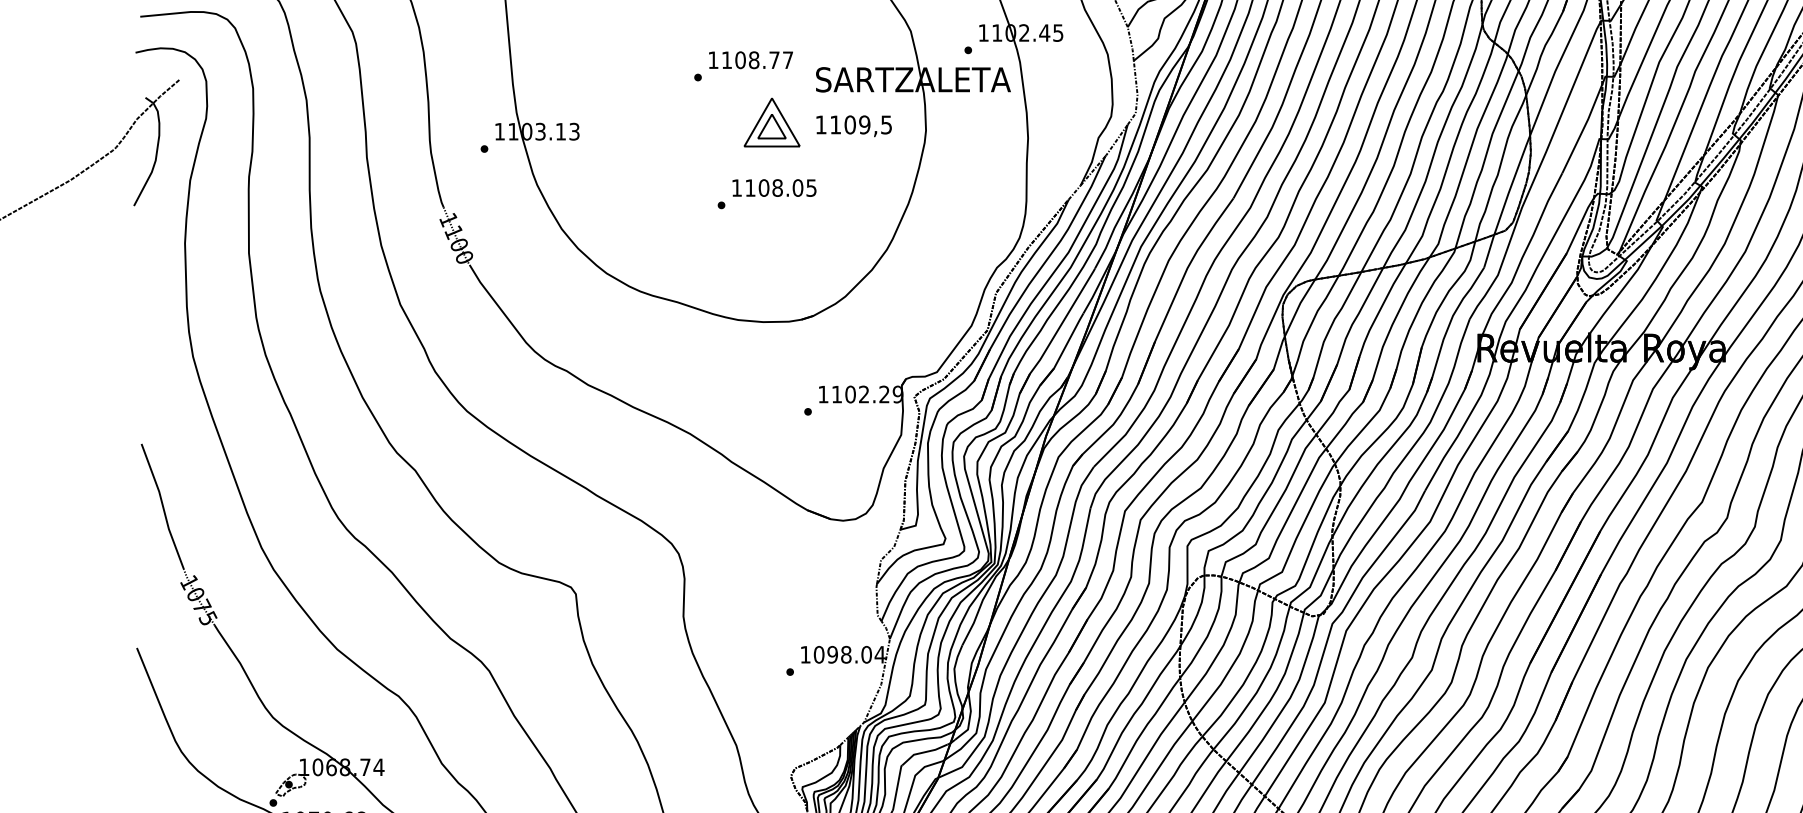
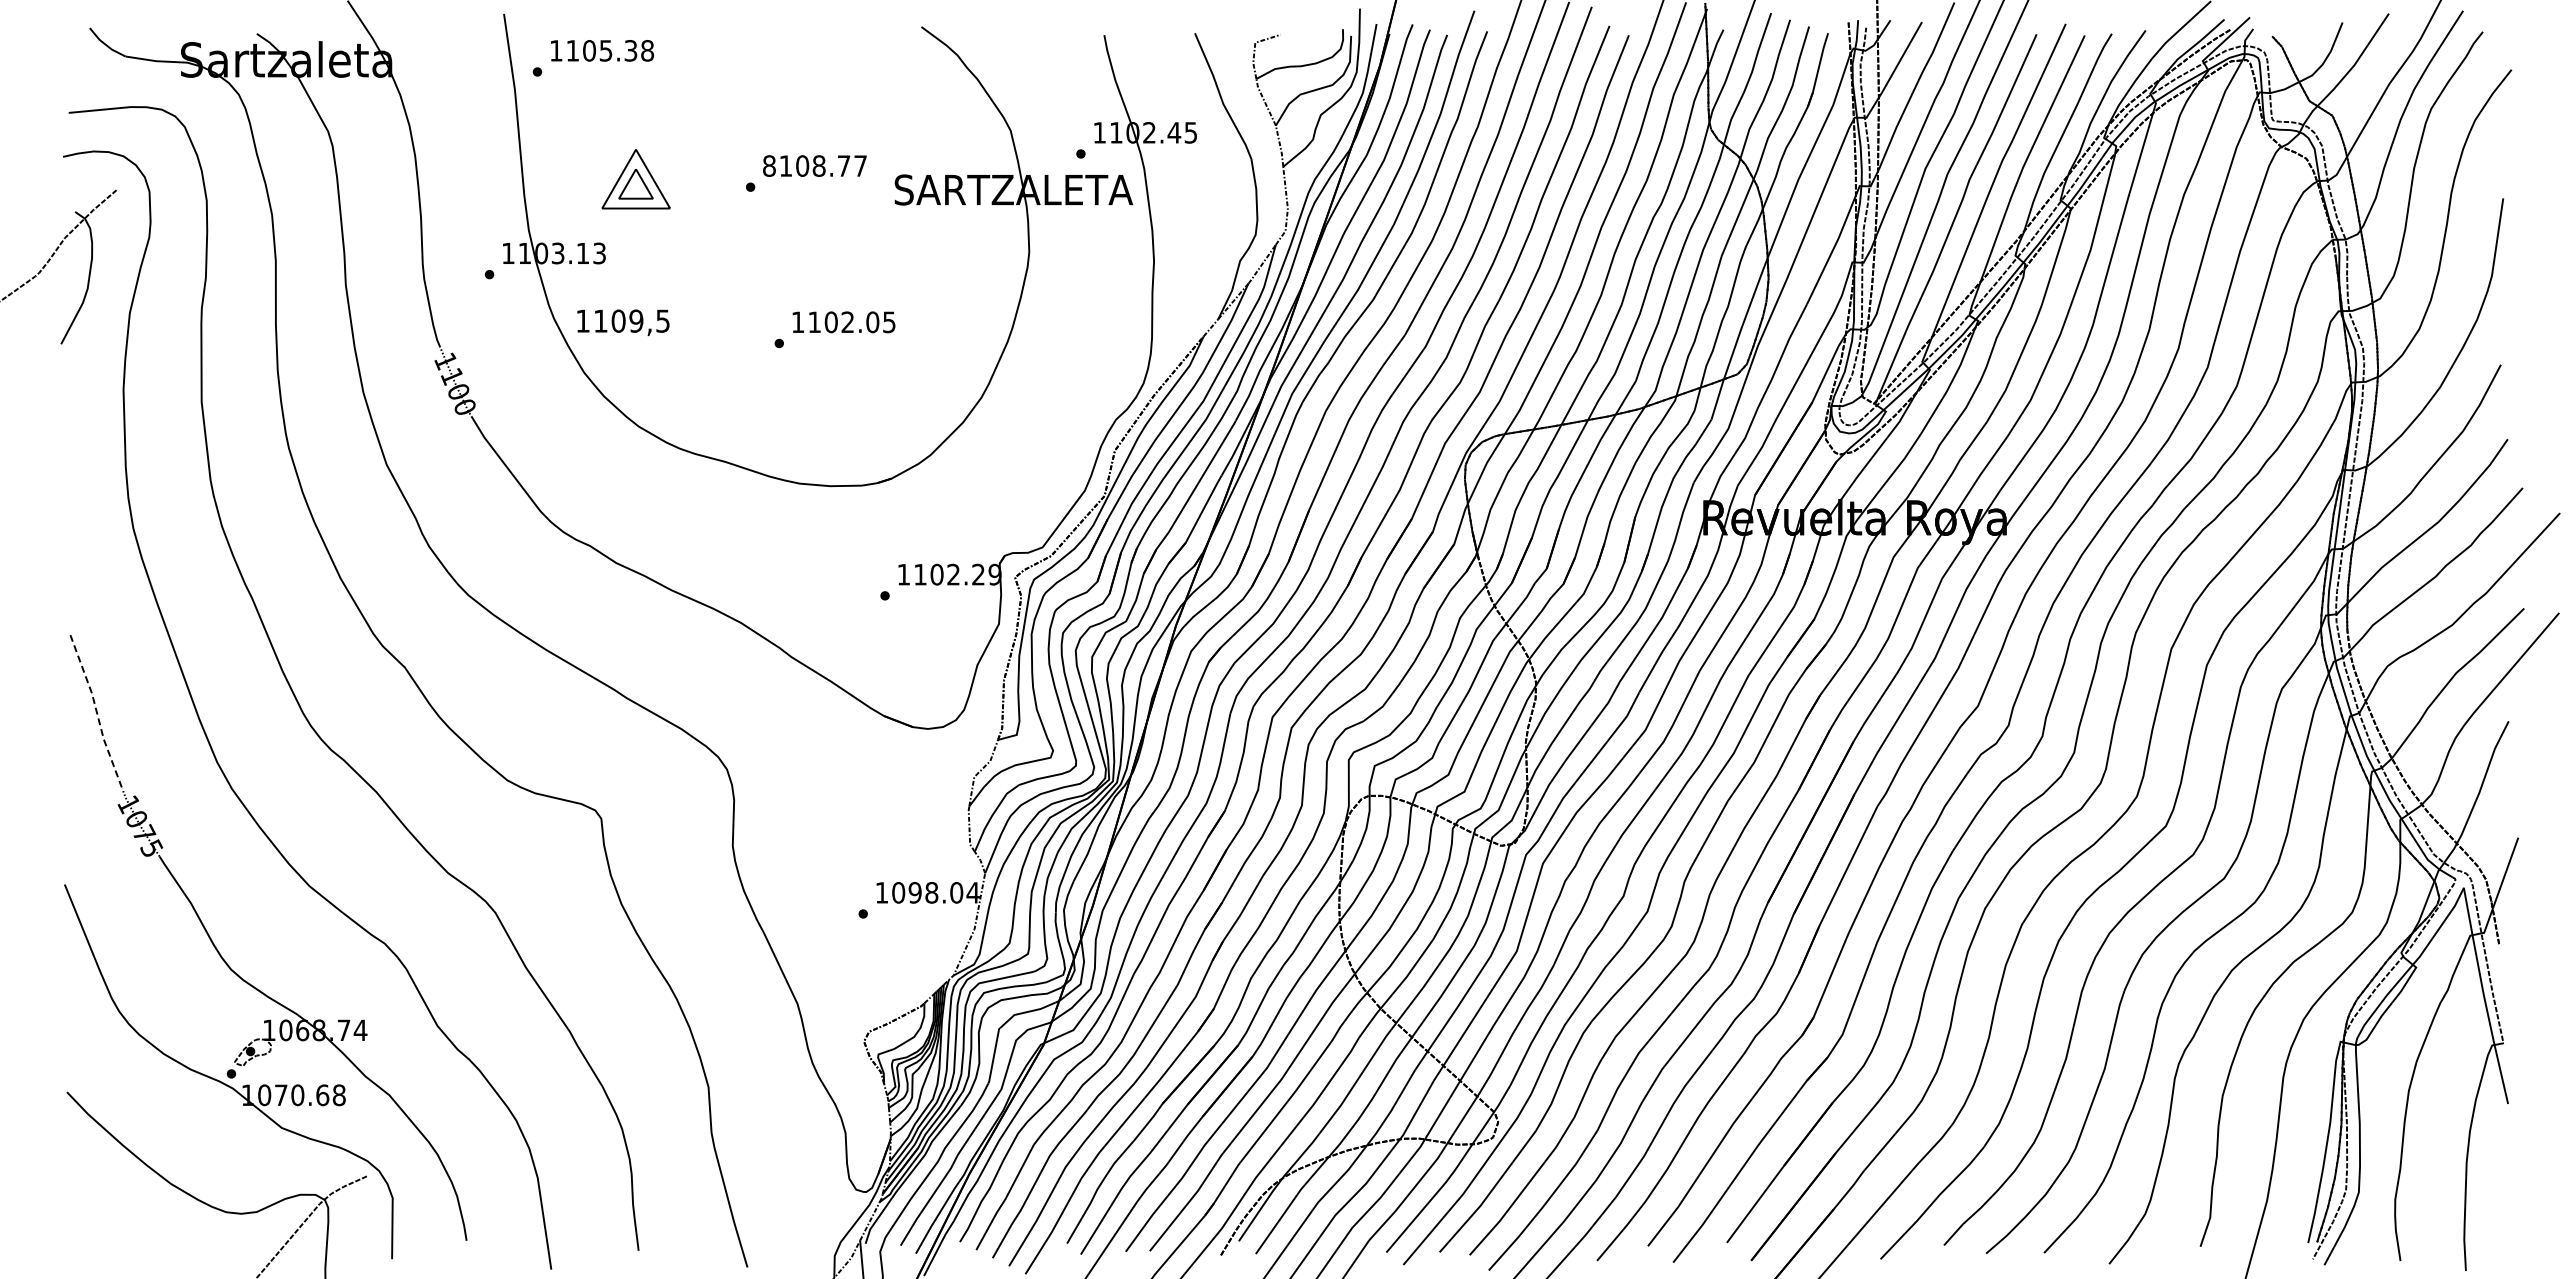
text: (713, 59) -> (769, 165), 1108.77 -> 8108.77
part: (771, 122) -> (635, 179), moved
text: (854, 126) -> (623, 322), moved
text: (777, 188) -> (847, 322), 1108.05 -> 1102.05
line: (162, 506) -> (96, 711), solid -> dashed

